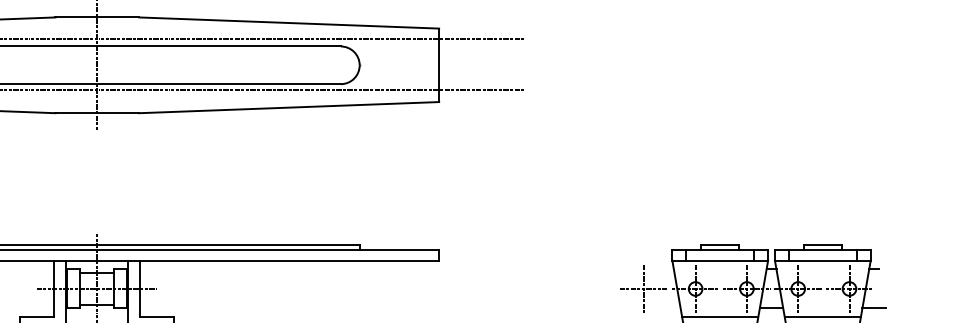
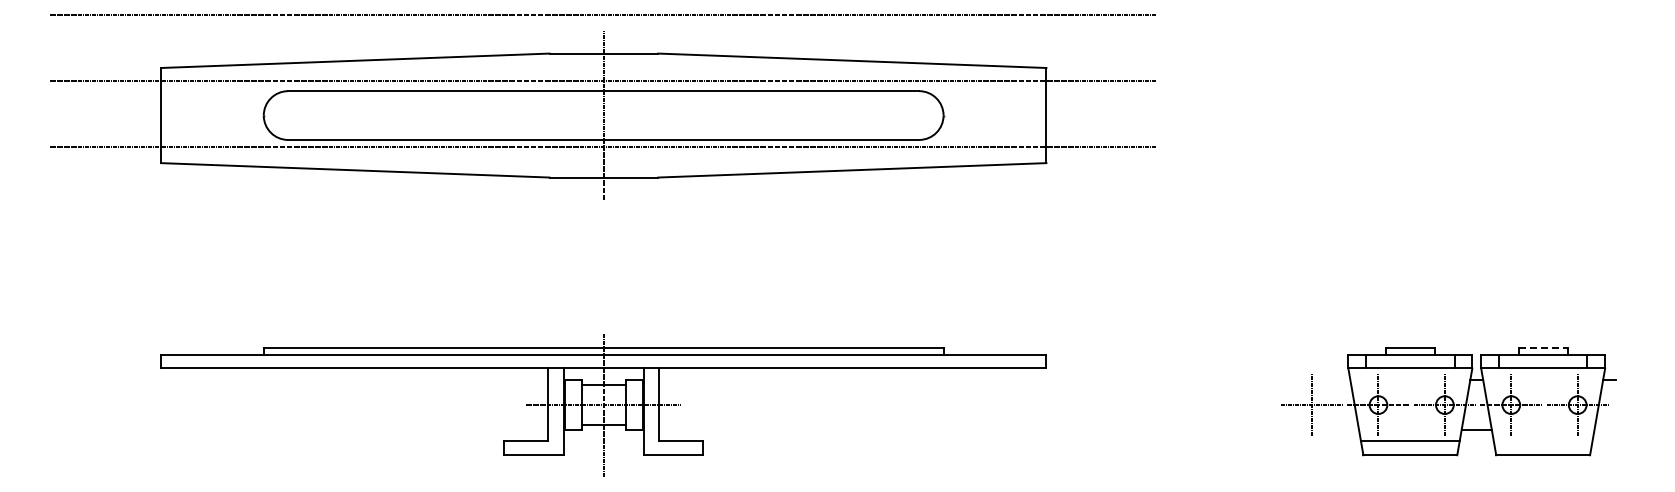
line: (823, 244) -> (1543, 347), solid -> dashed
line: (874, 308) -> (1609, 430), removed
line: (822, 317) -> (1542, 441), removed

